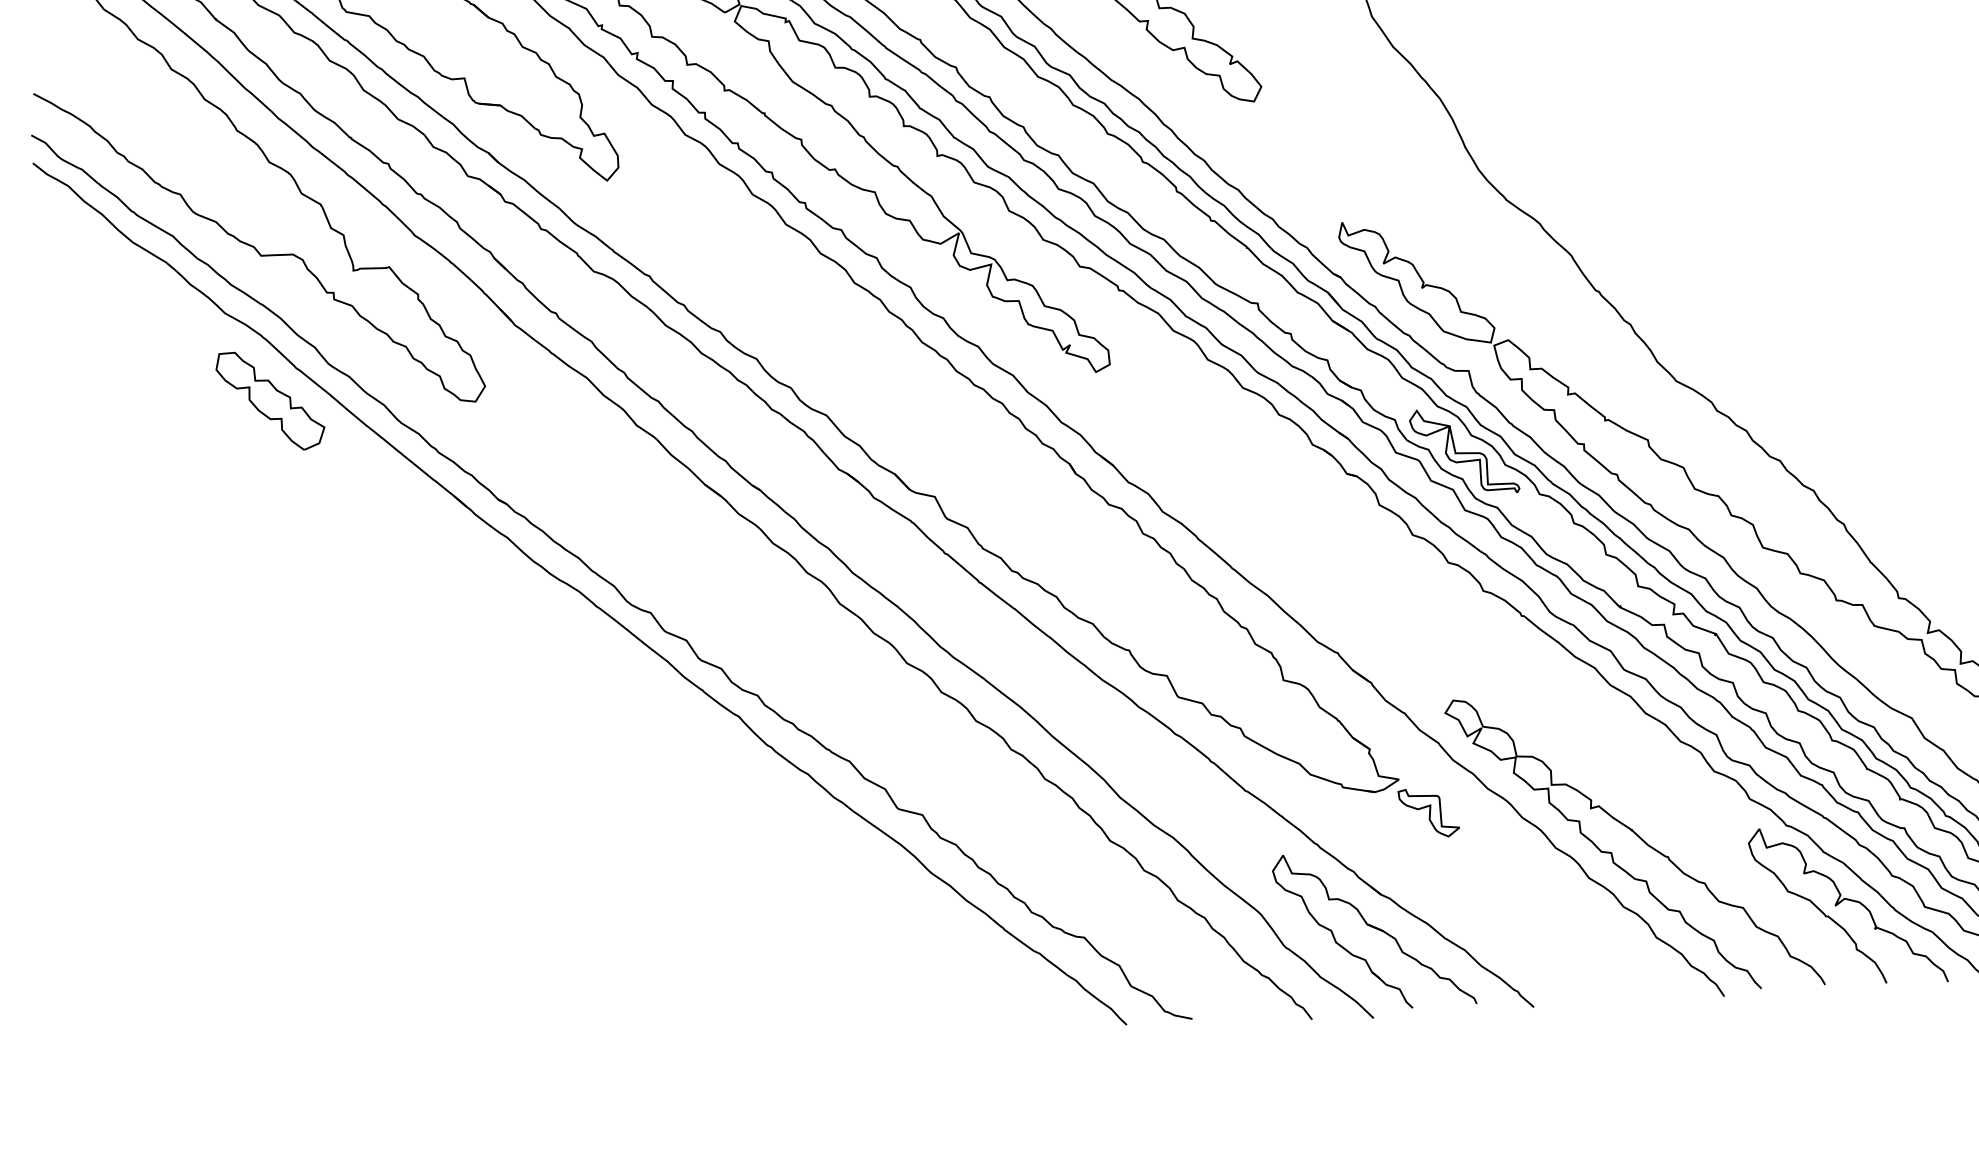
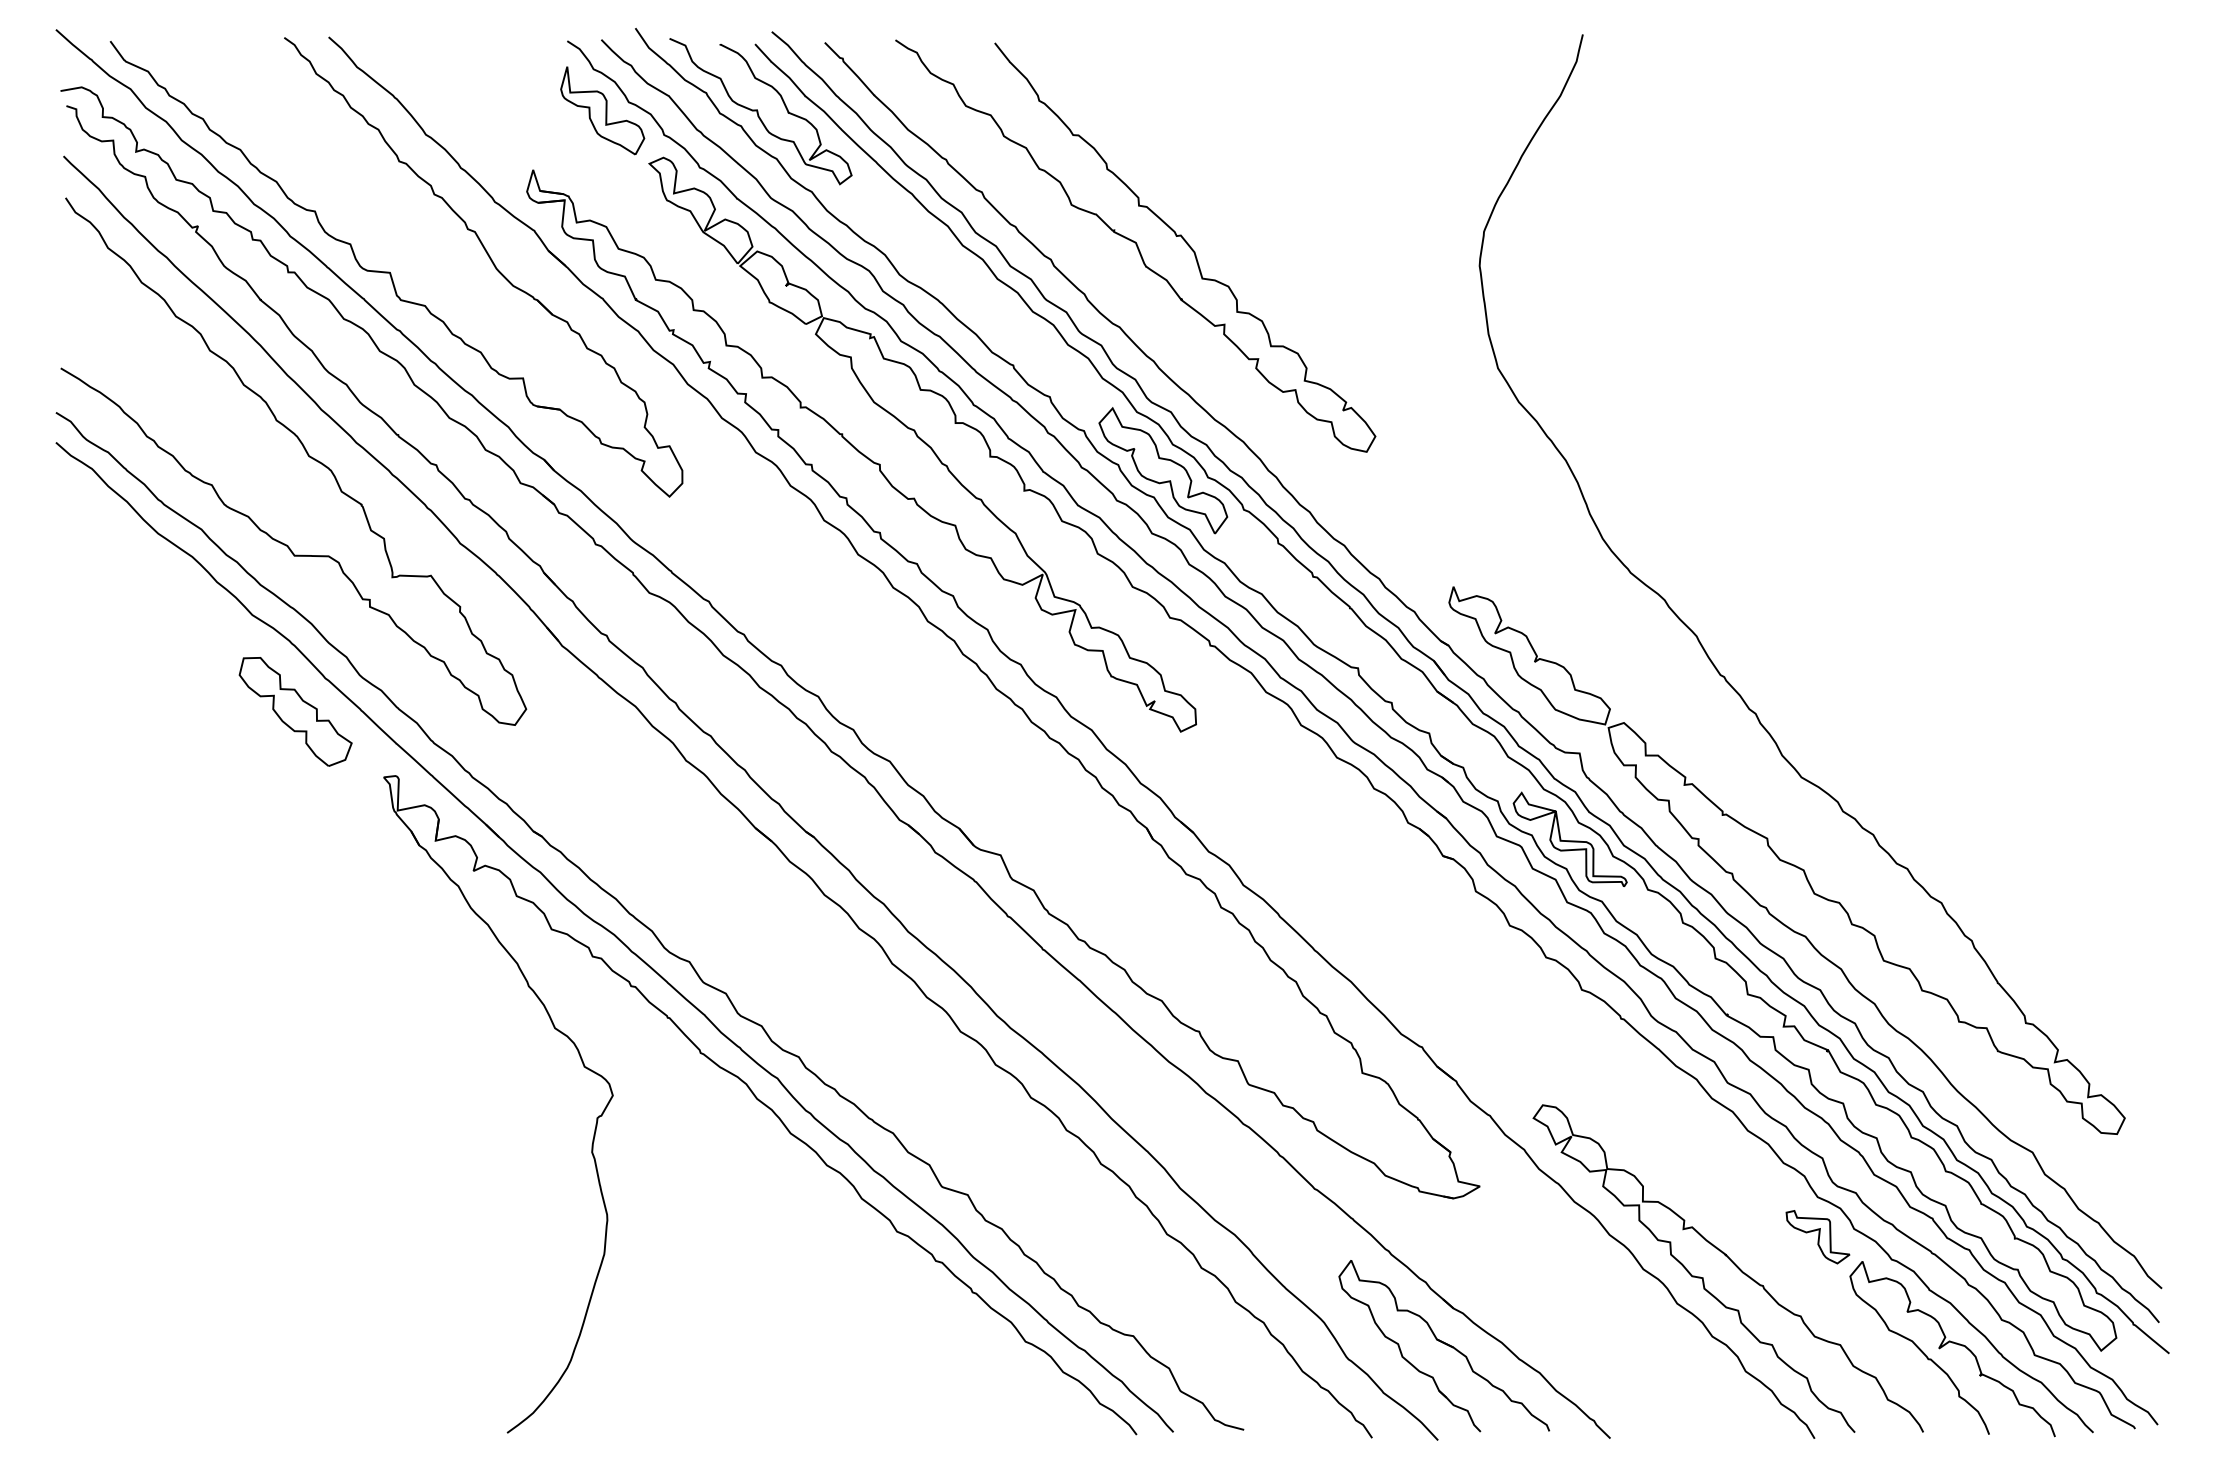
part: (1065, 129) -> (1163, 470), added
part: (724, 742) -> (760, 1105), added
part: (1428, 813) -> (1817, 1237), moved

